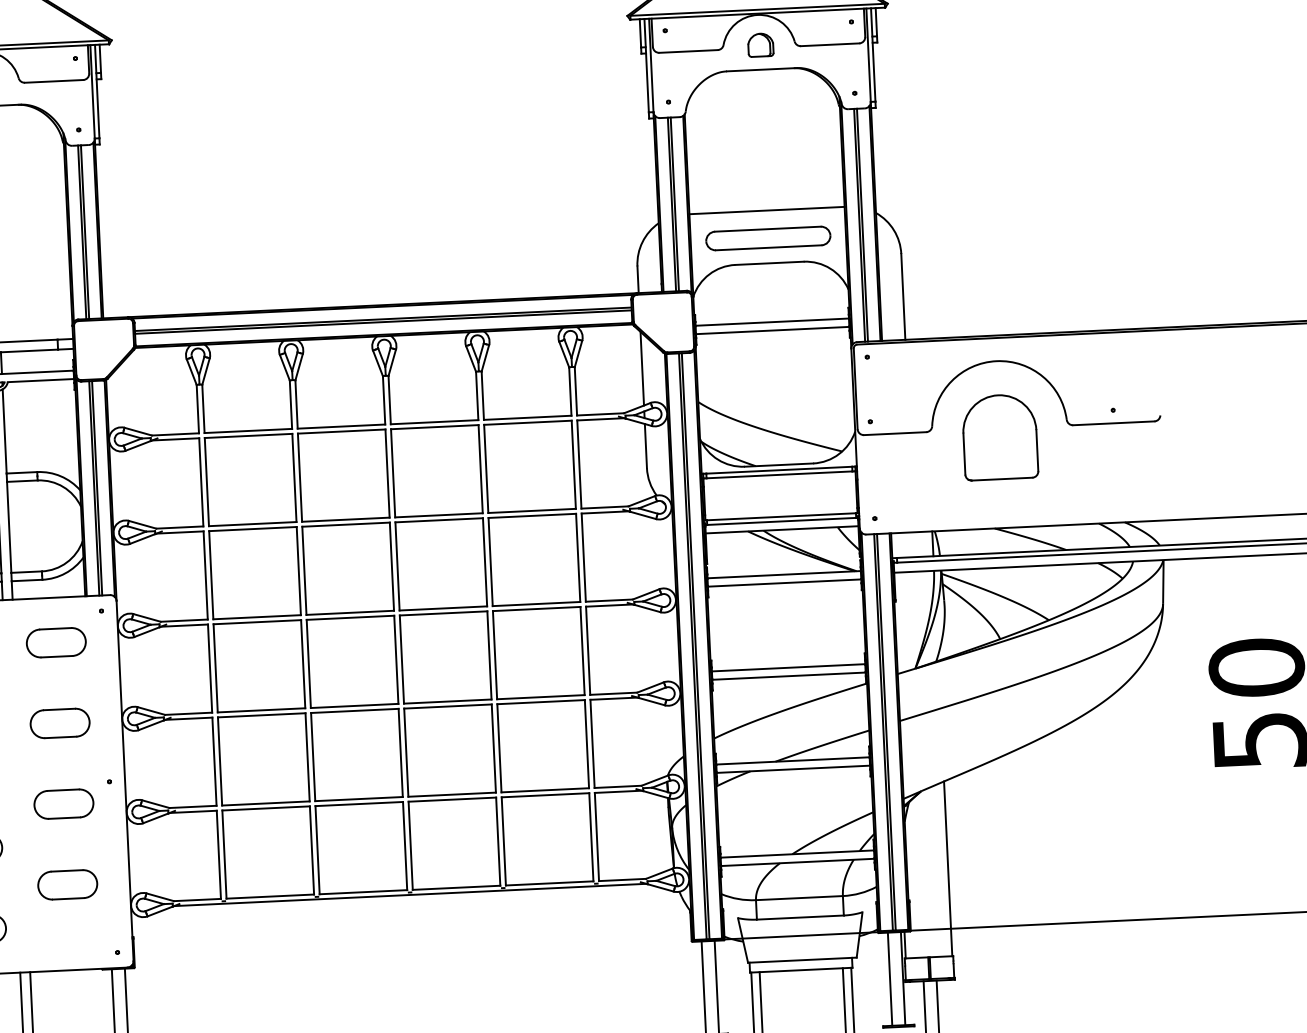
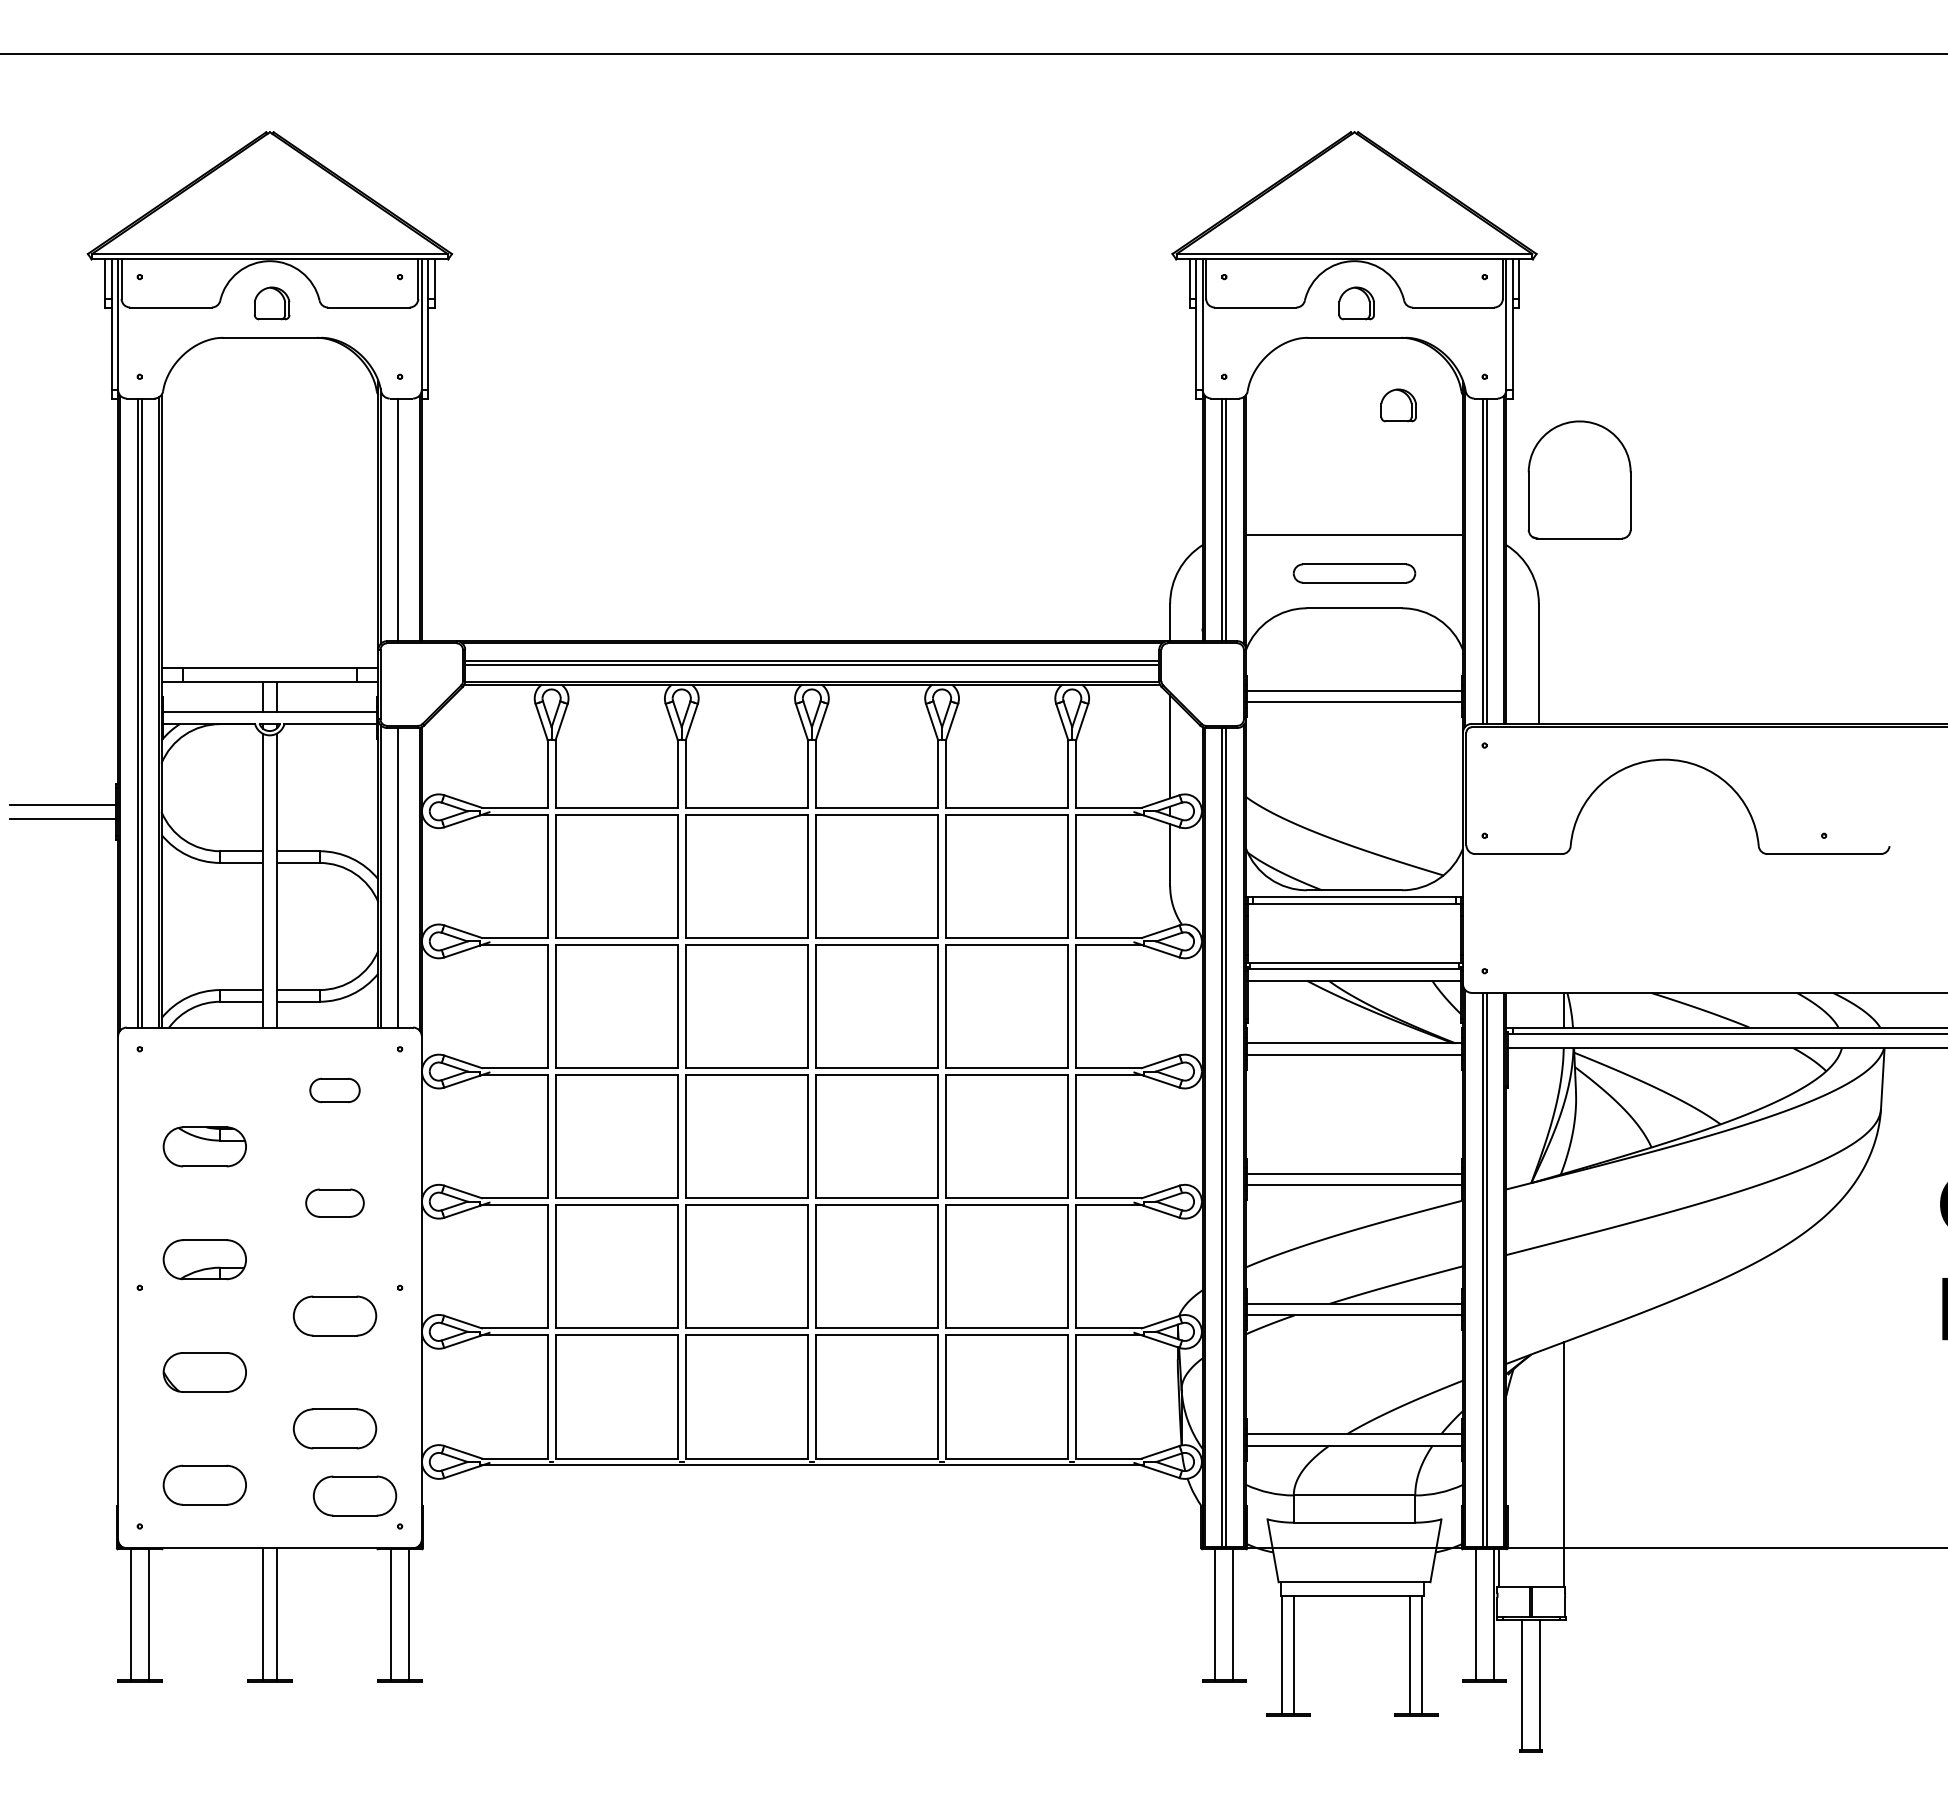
part: (794, 116) -> (1398, 405), added
line: (85, 231) -> (402, 519), removed
part: (768, 238) -> (1354, 573), size x0.7
part: (999, 436) -> (1579, 479), moved
line: (97, 488) -> (402, 877), removed
part: (55, 642) -> (334, 1090), size x0.6
part: (59, 722) -> (334, 1202), size x0.7
part: (83, 931) -> (354, 1495), added

